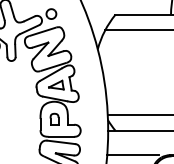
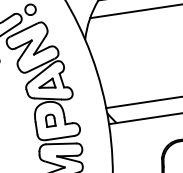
line: (133, 155) -> (139, 146), removed

